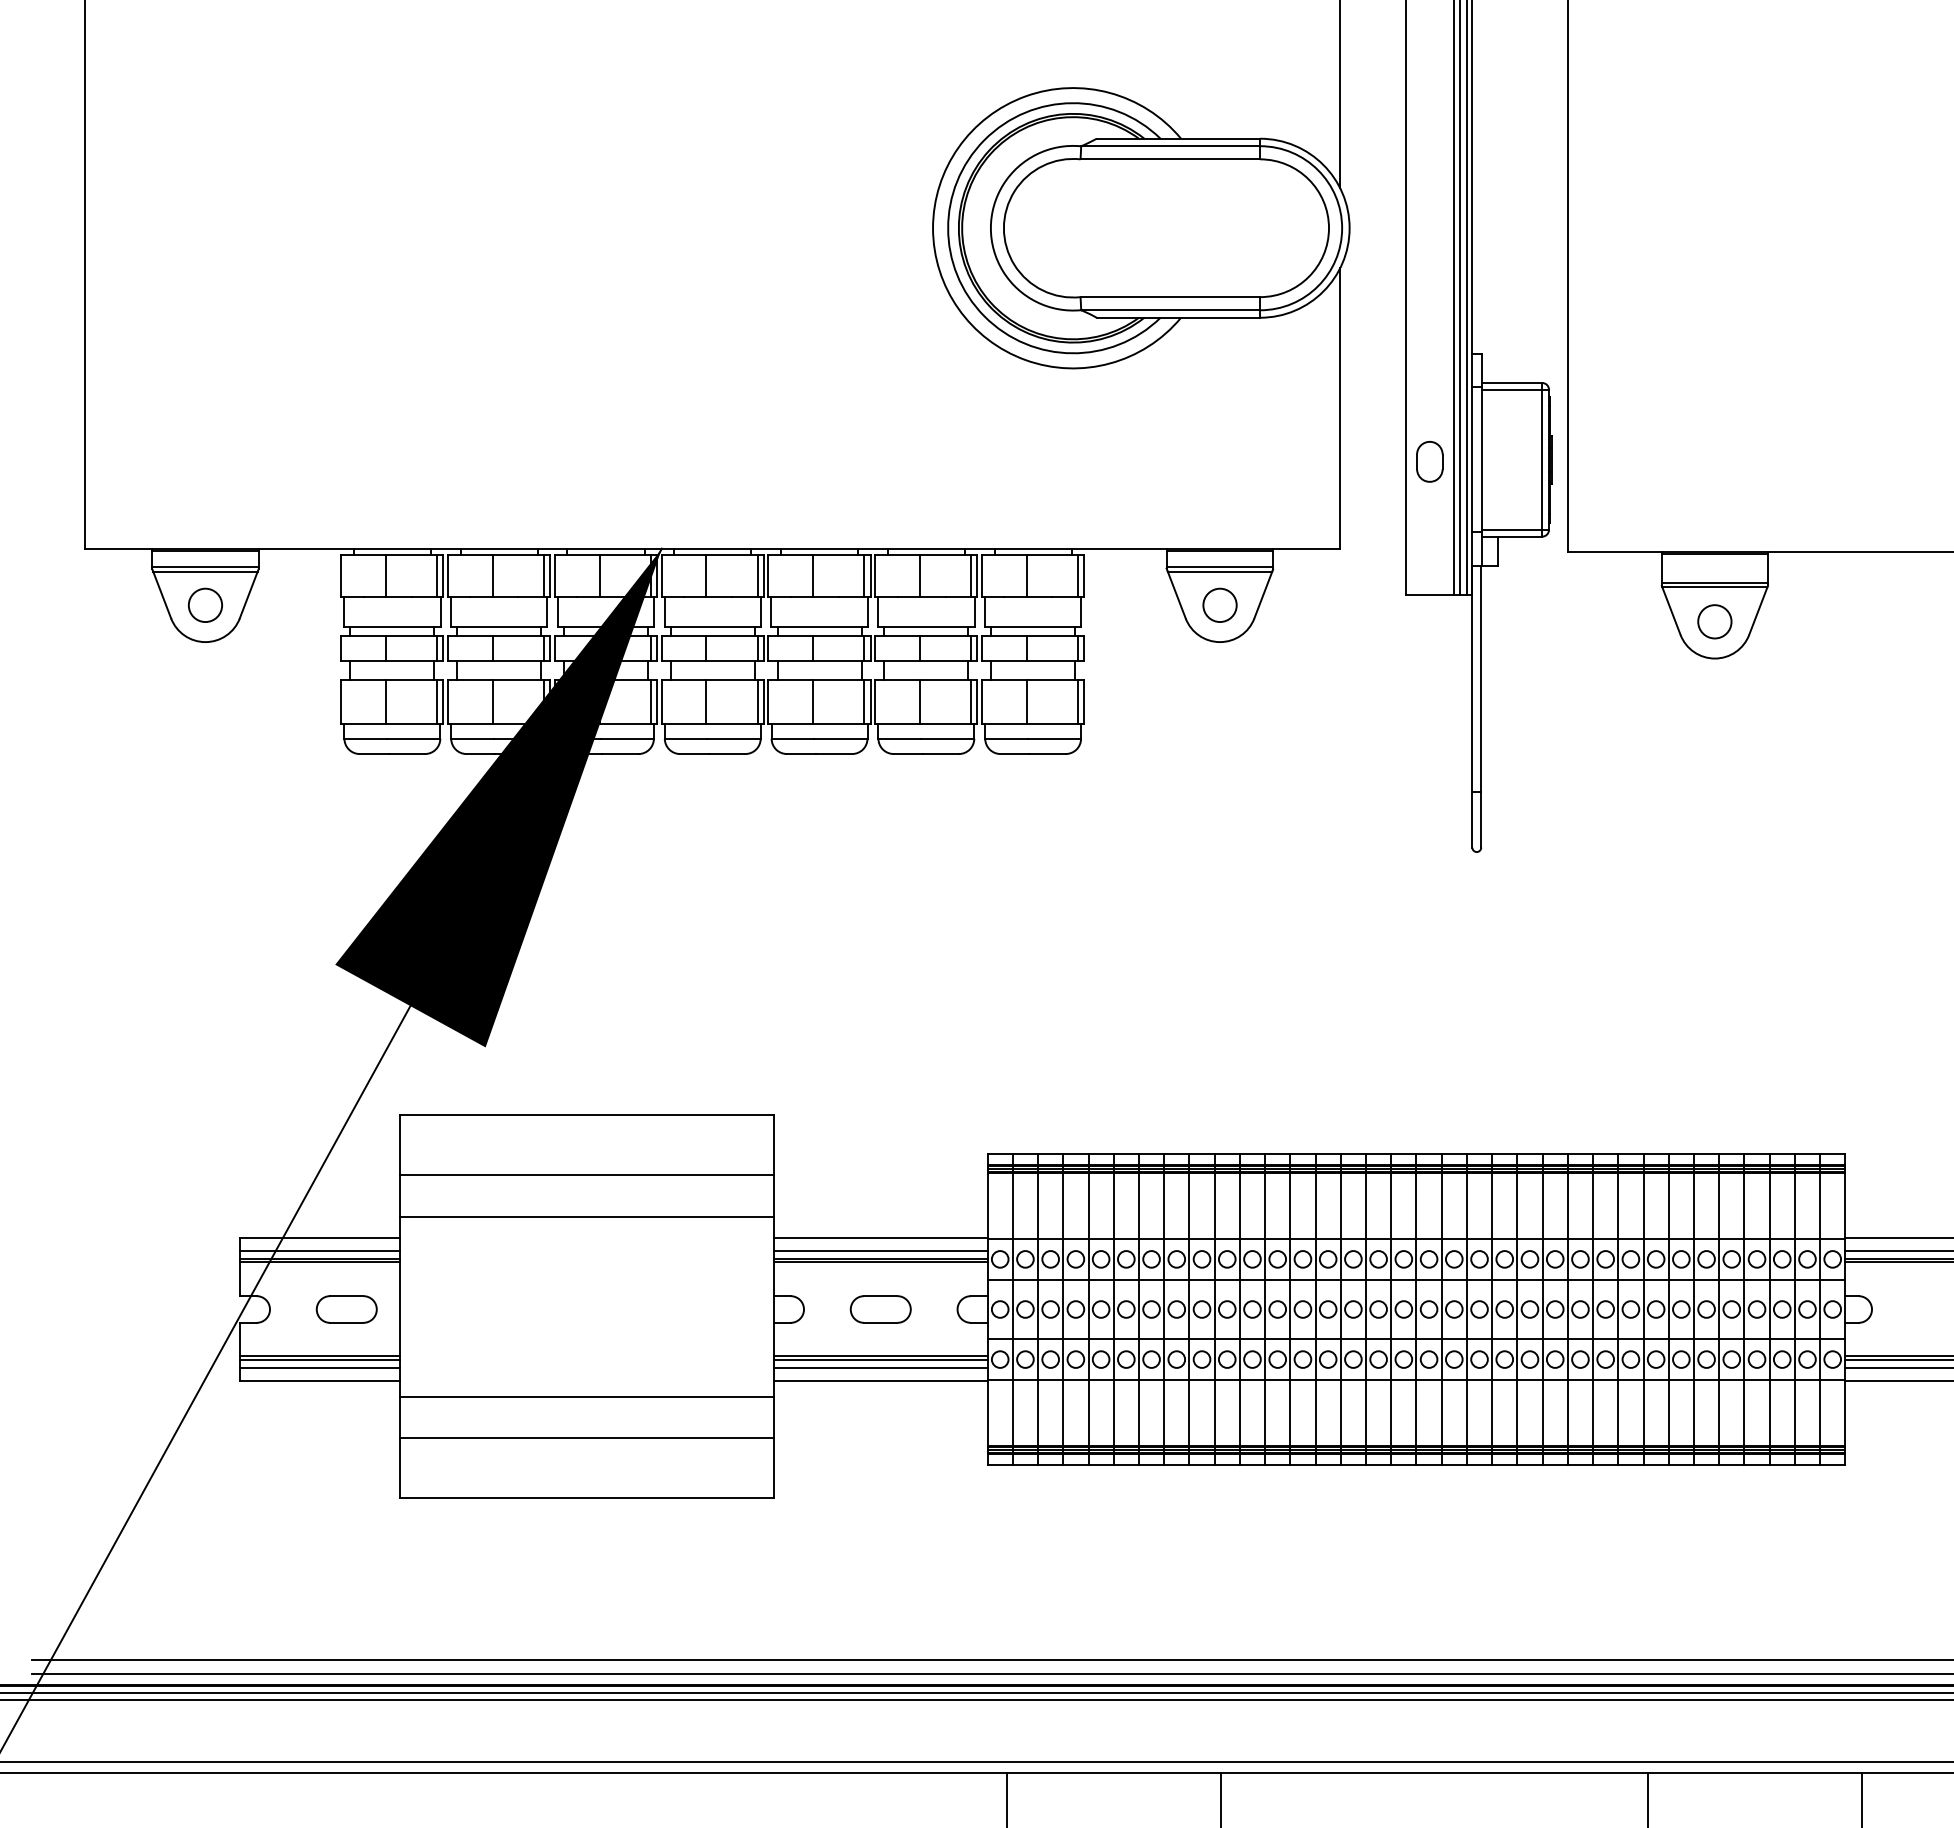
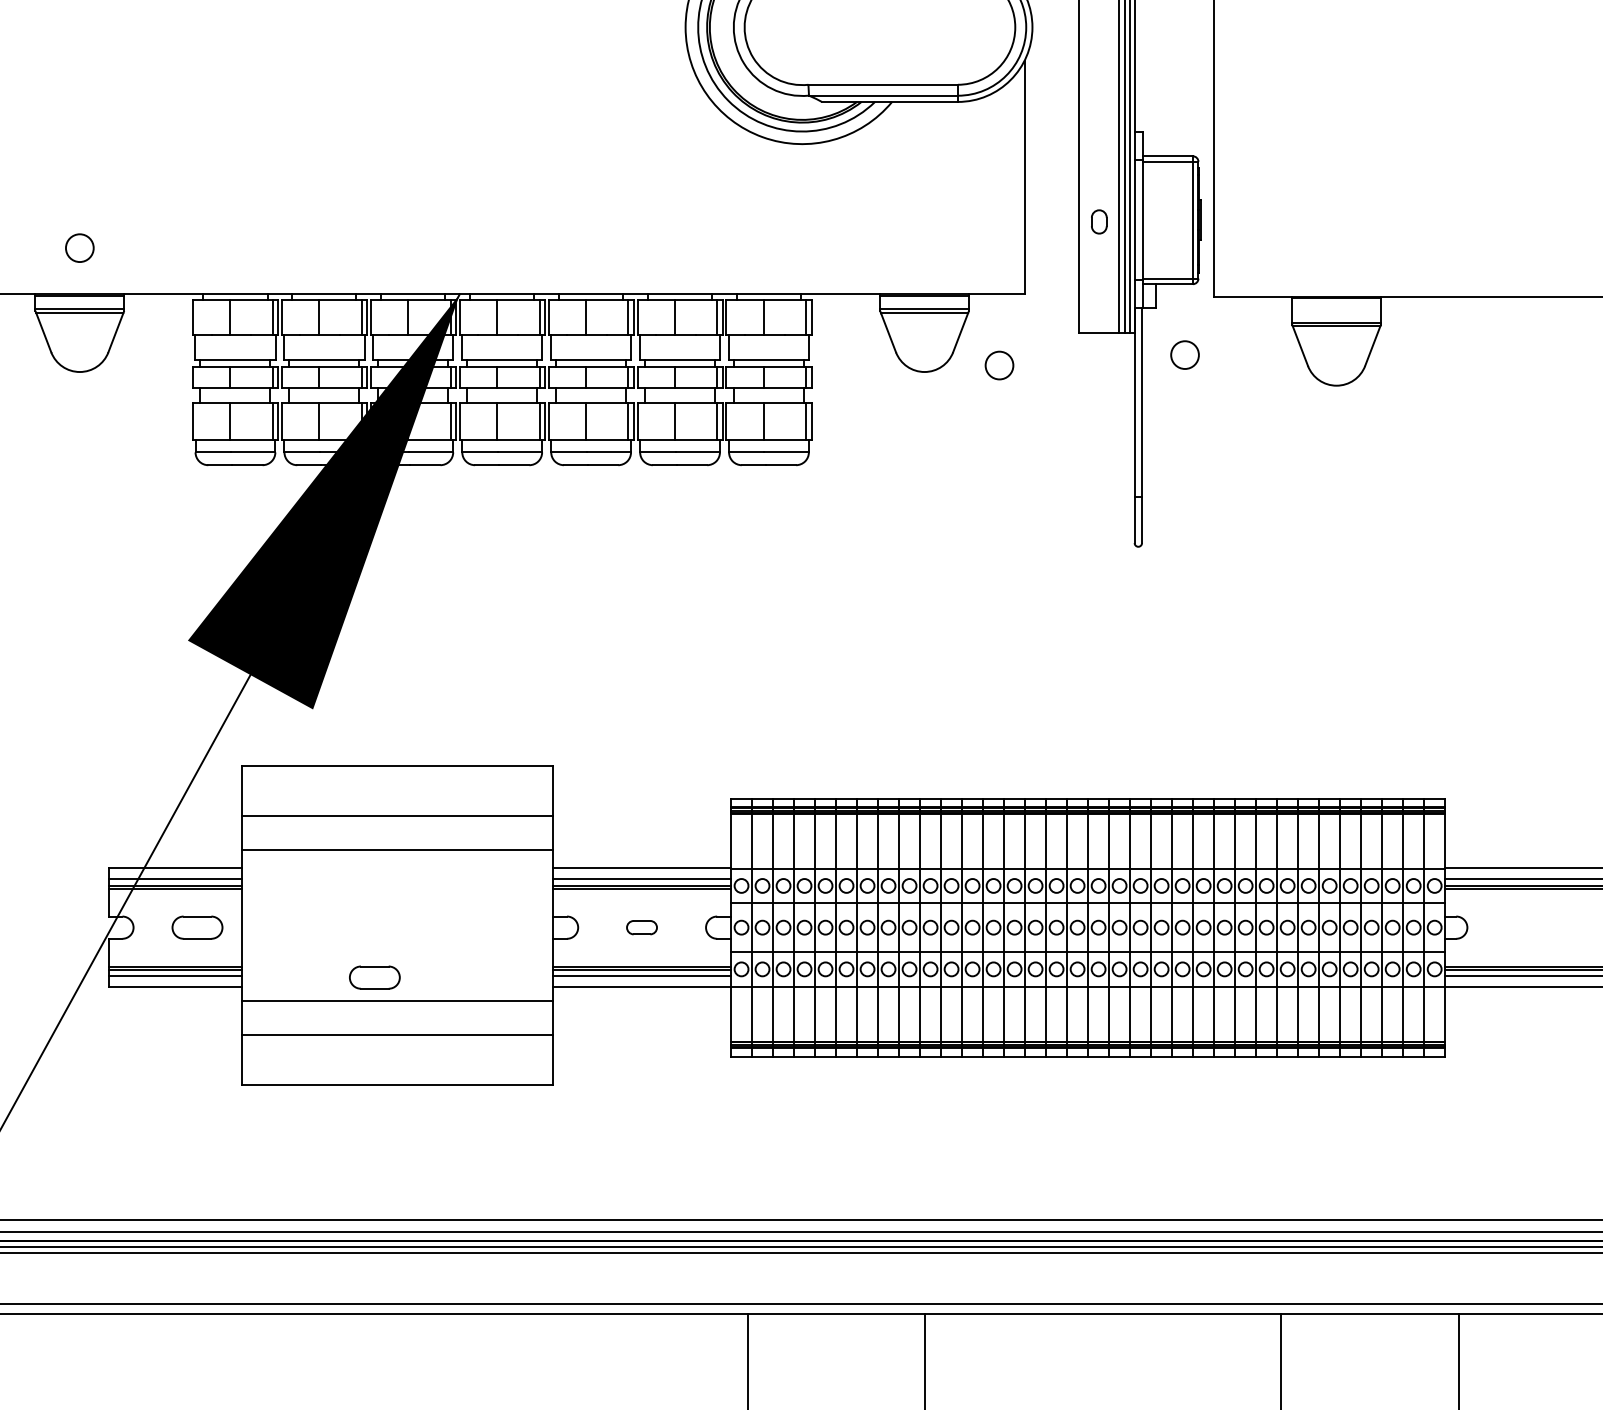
part: (1429, 461) -> (1098, 221), size x0.7
circle: (205, 604) -> (79, 247), moved
circle: (1219, 604) -> (999, 364), moved
circle: (1714, 621) -> (1184, 354), moved
part: (880, 1309) -> (641, 927), size x0.6
part: (559, 1369) -> (374, 977), added

